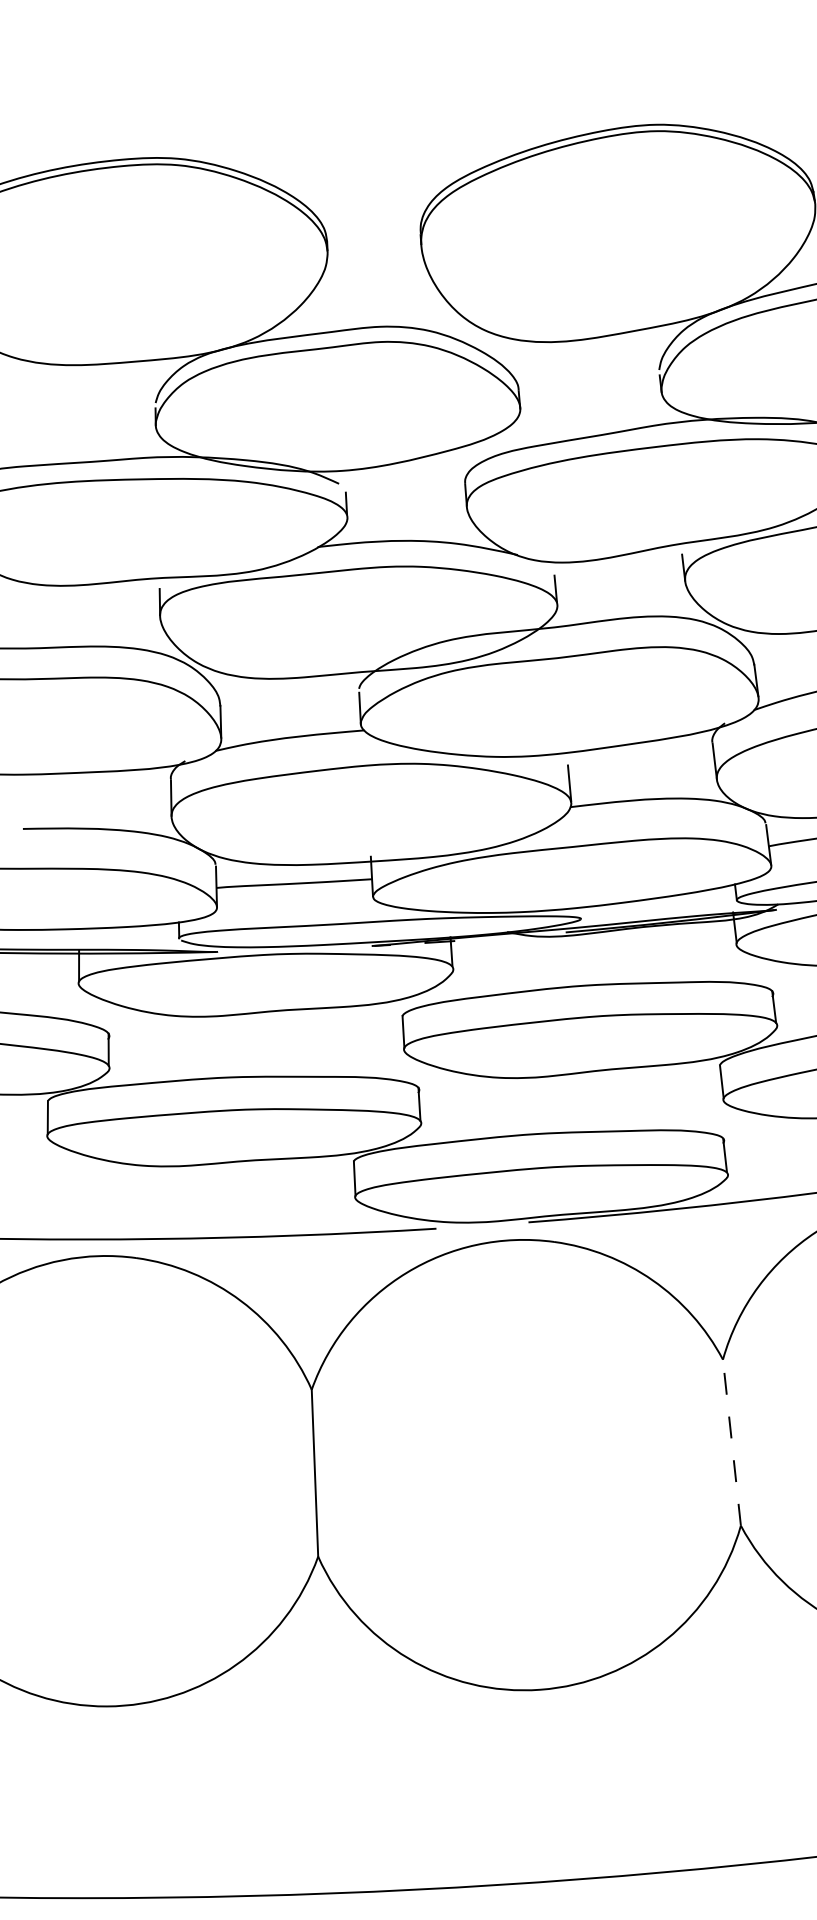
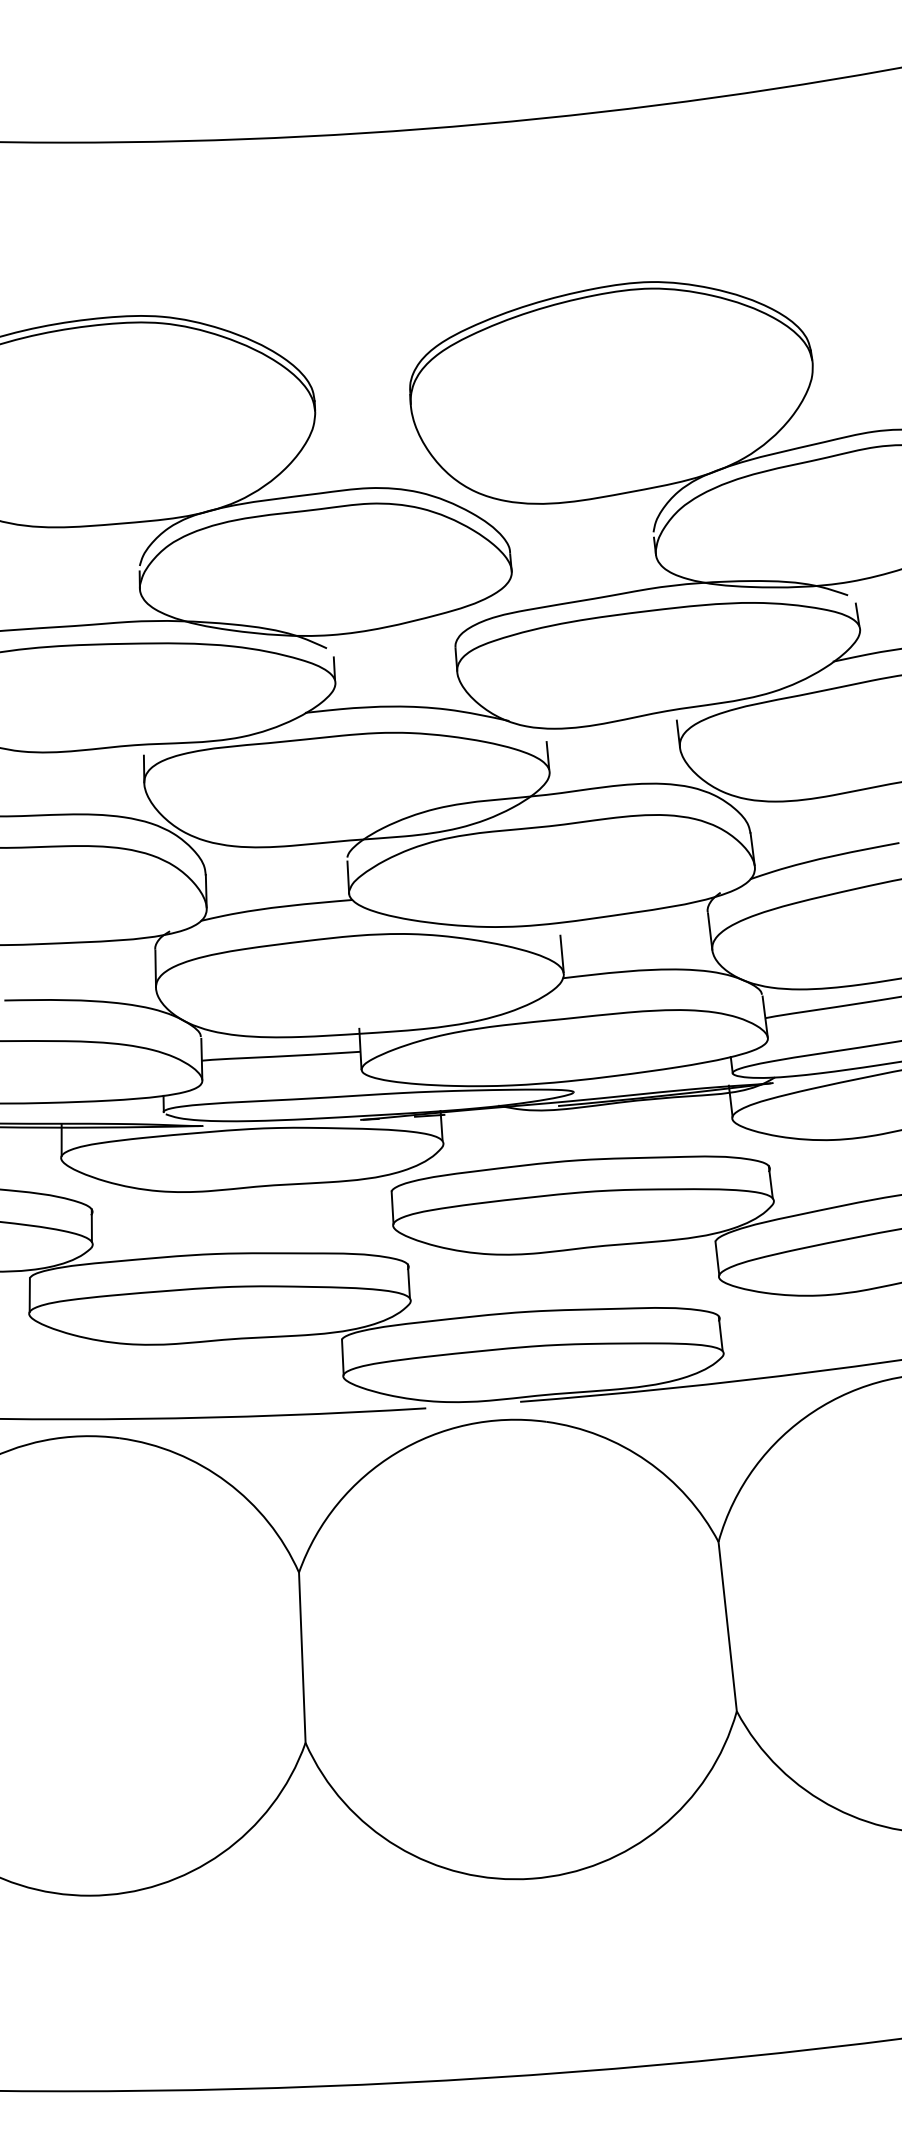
line: (731, 1442) -> (727, 1626), dashed -> solid

